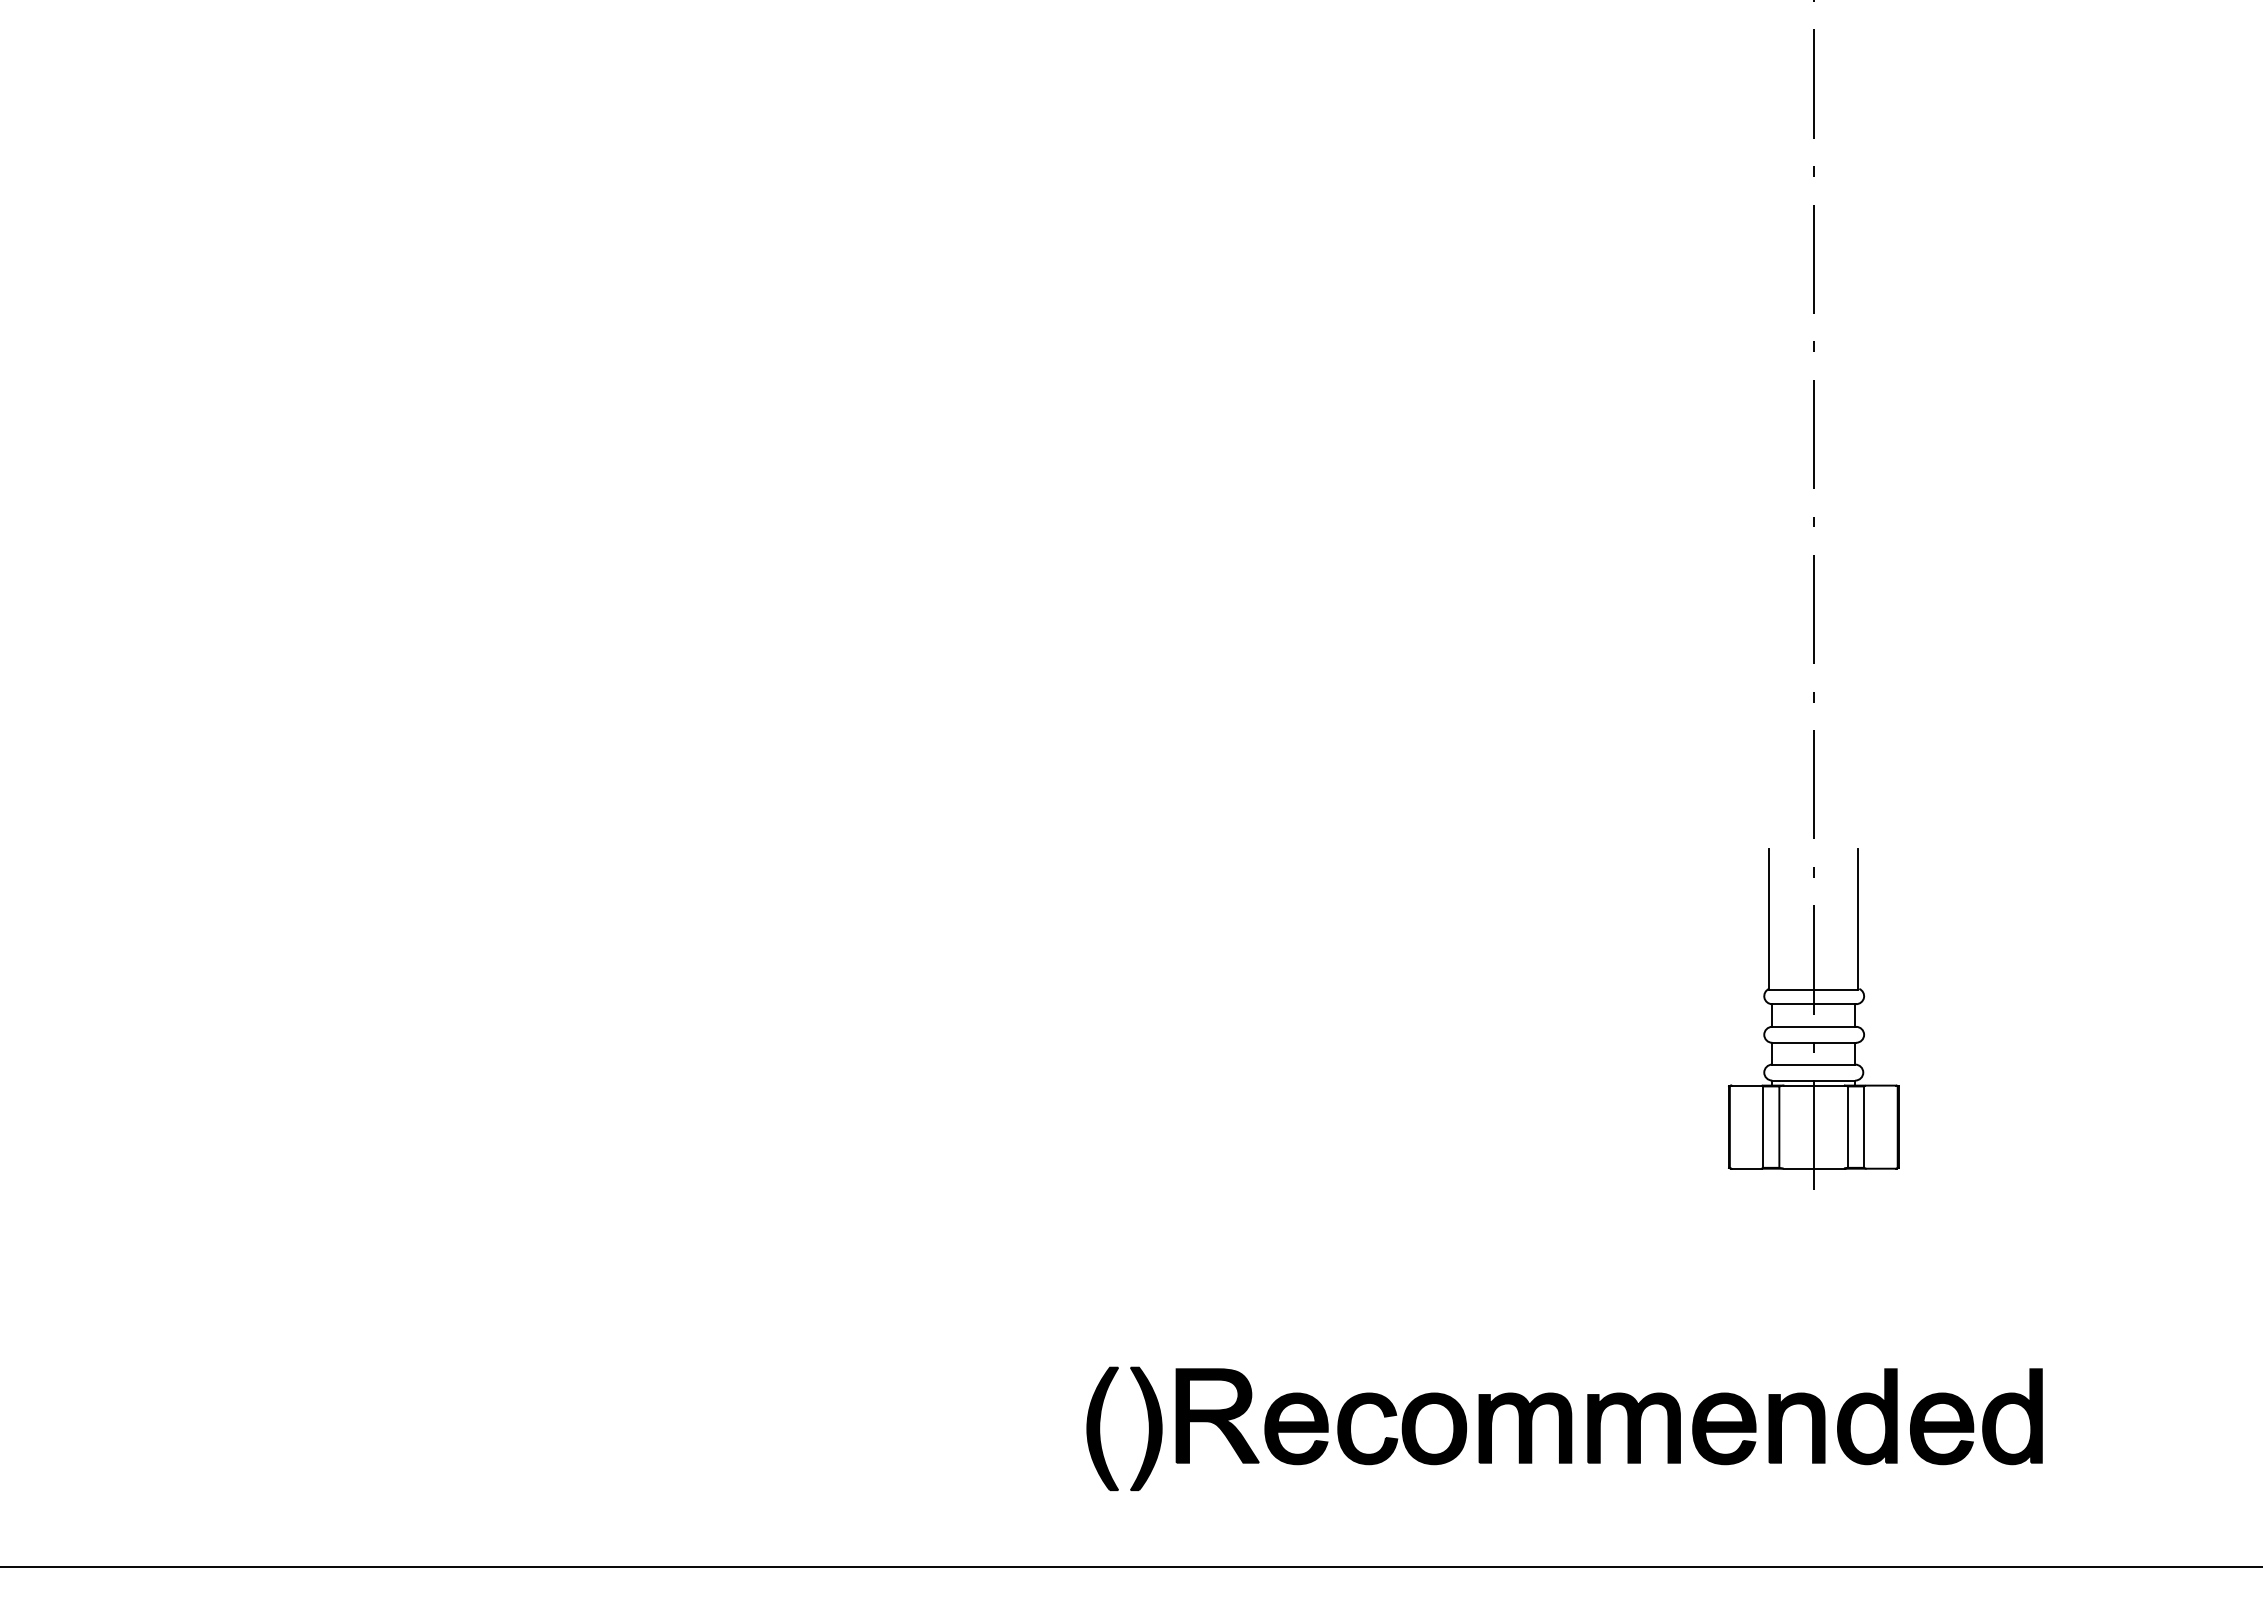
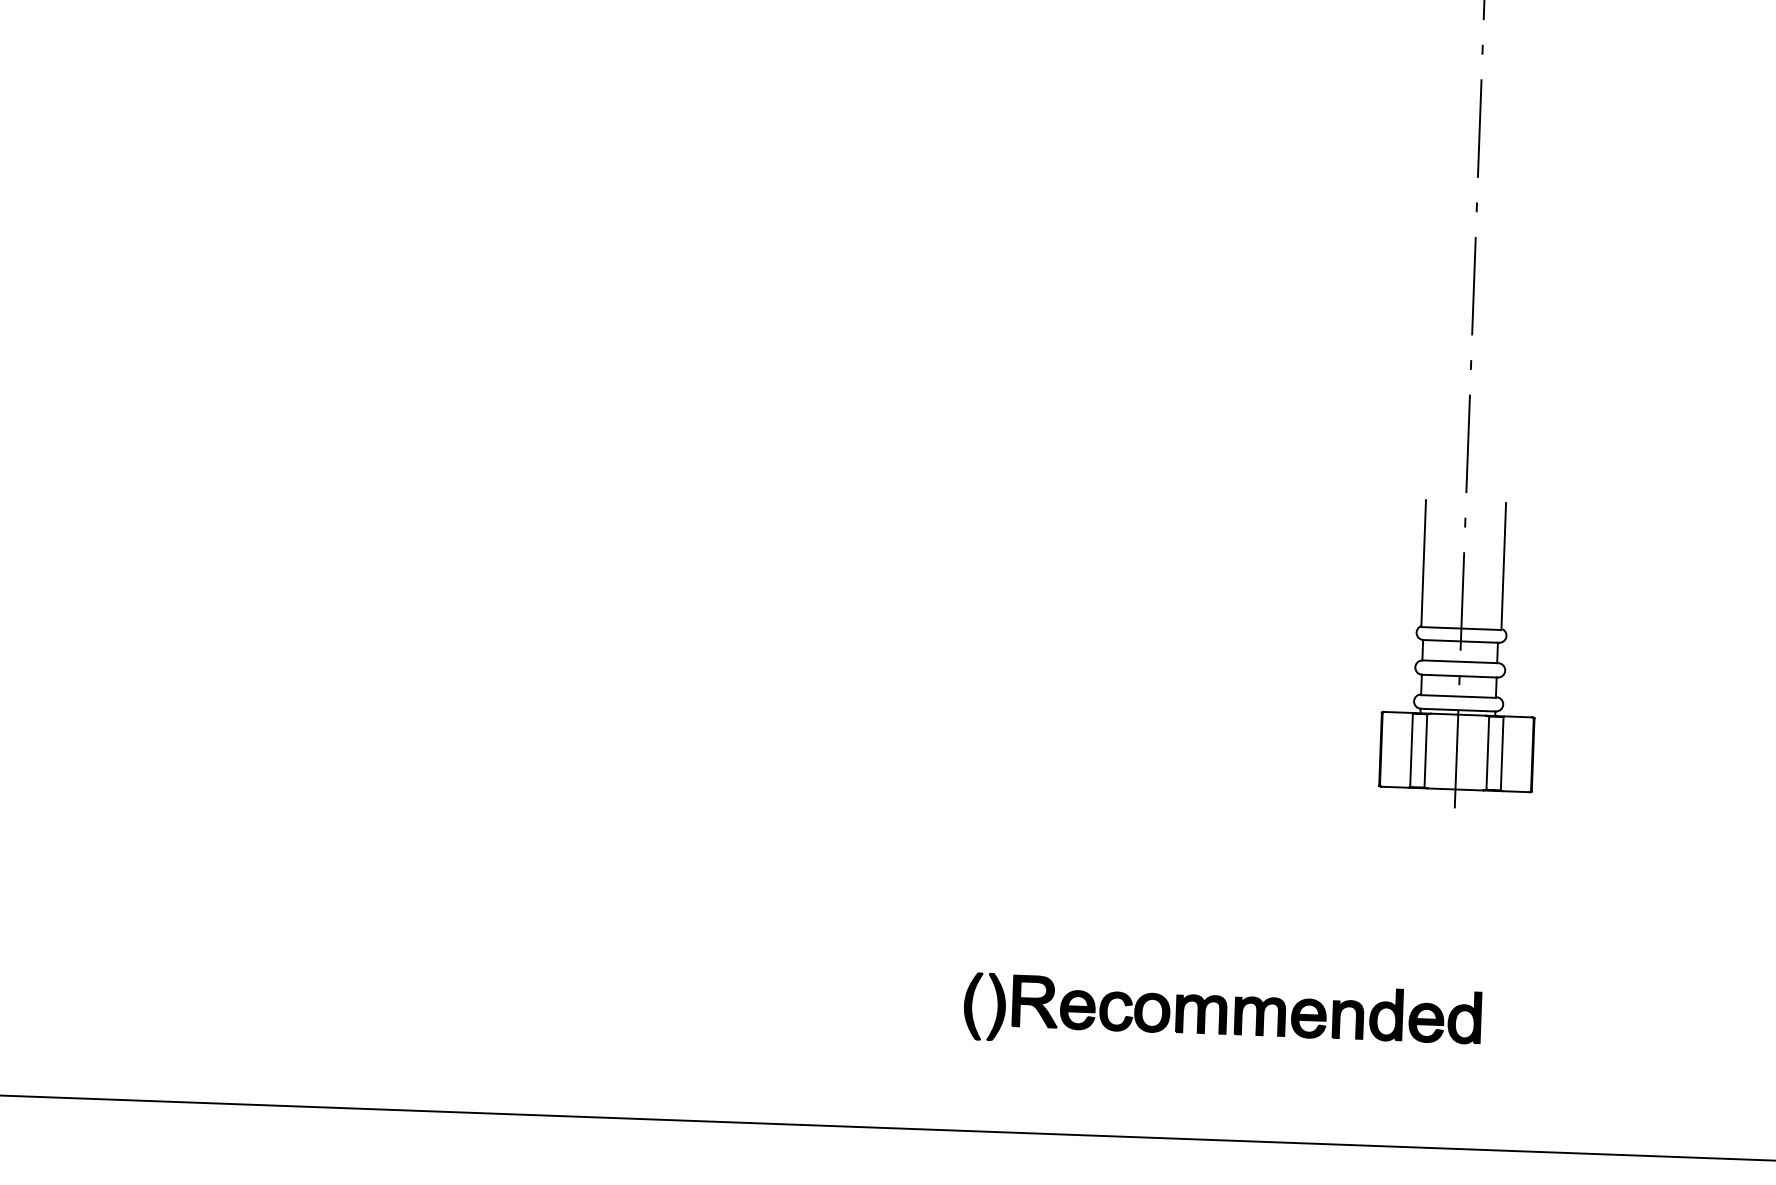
part: (1564, 1428) -> (1222, 1015), size x0.6

